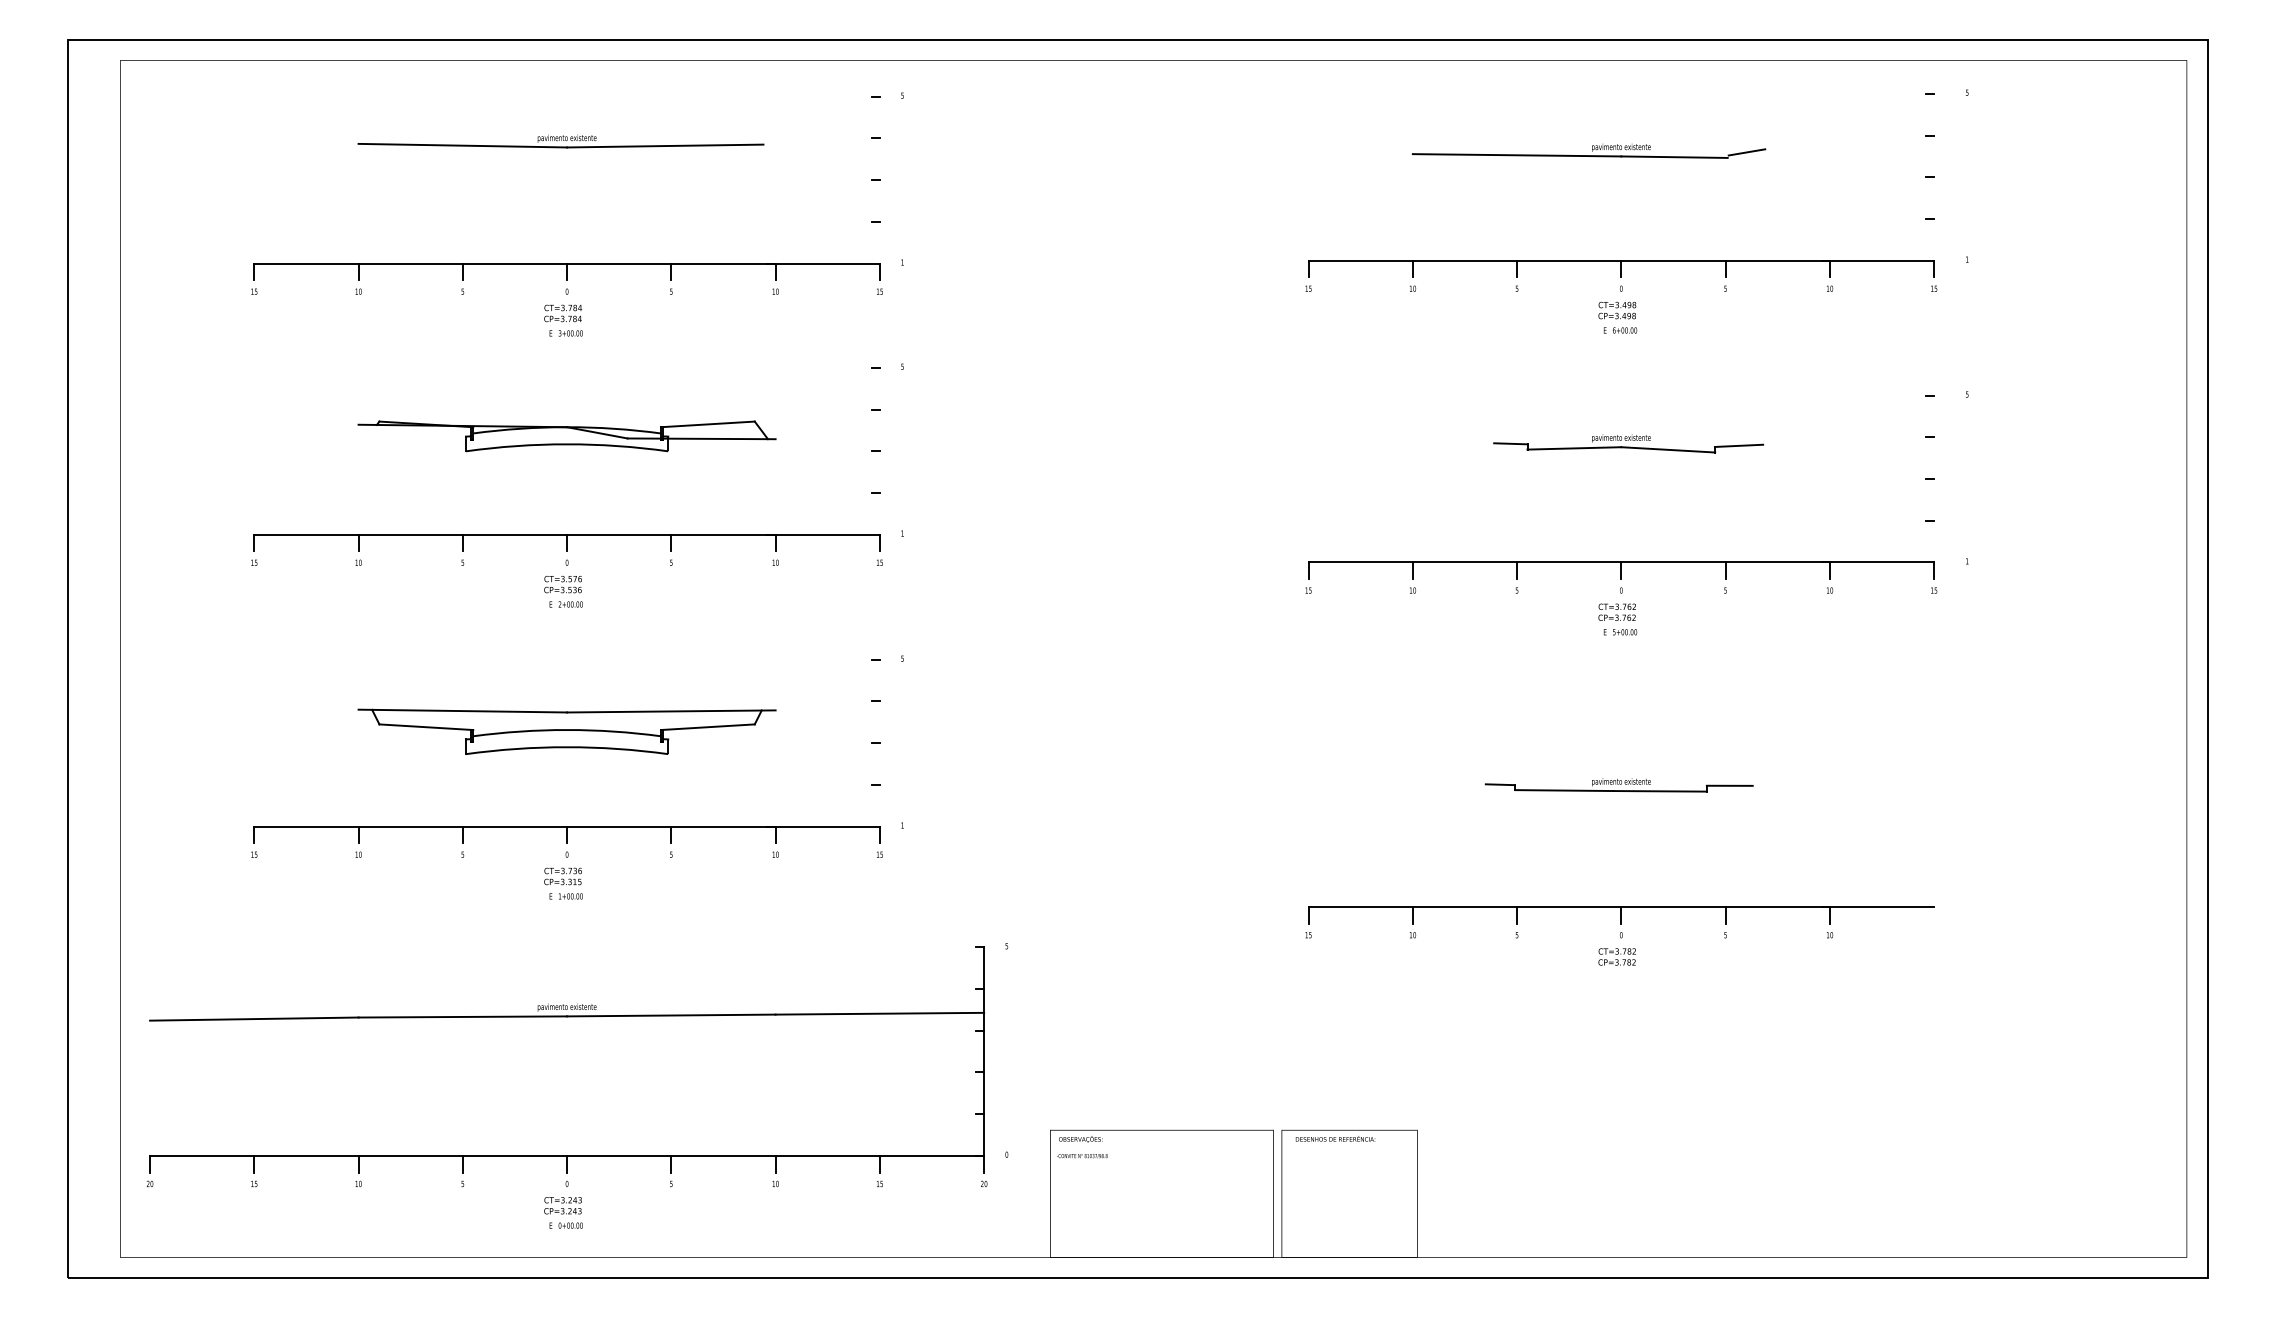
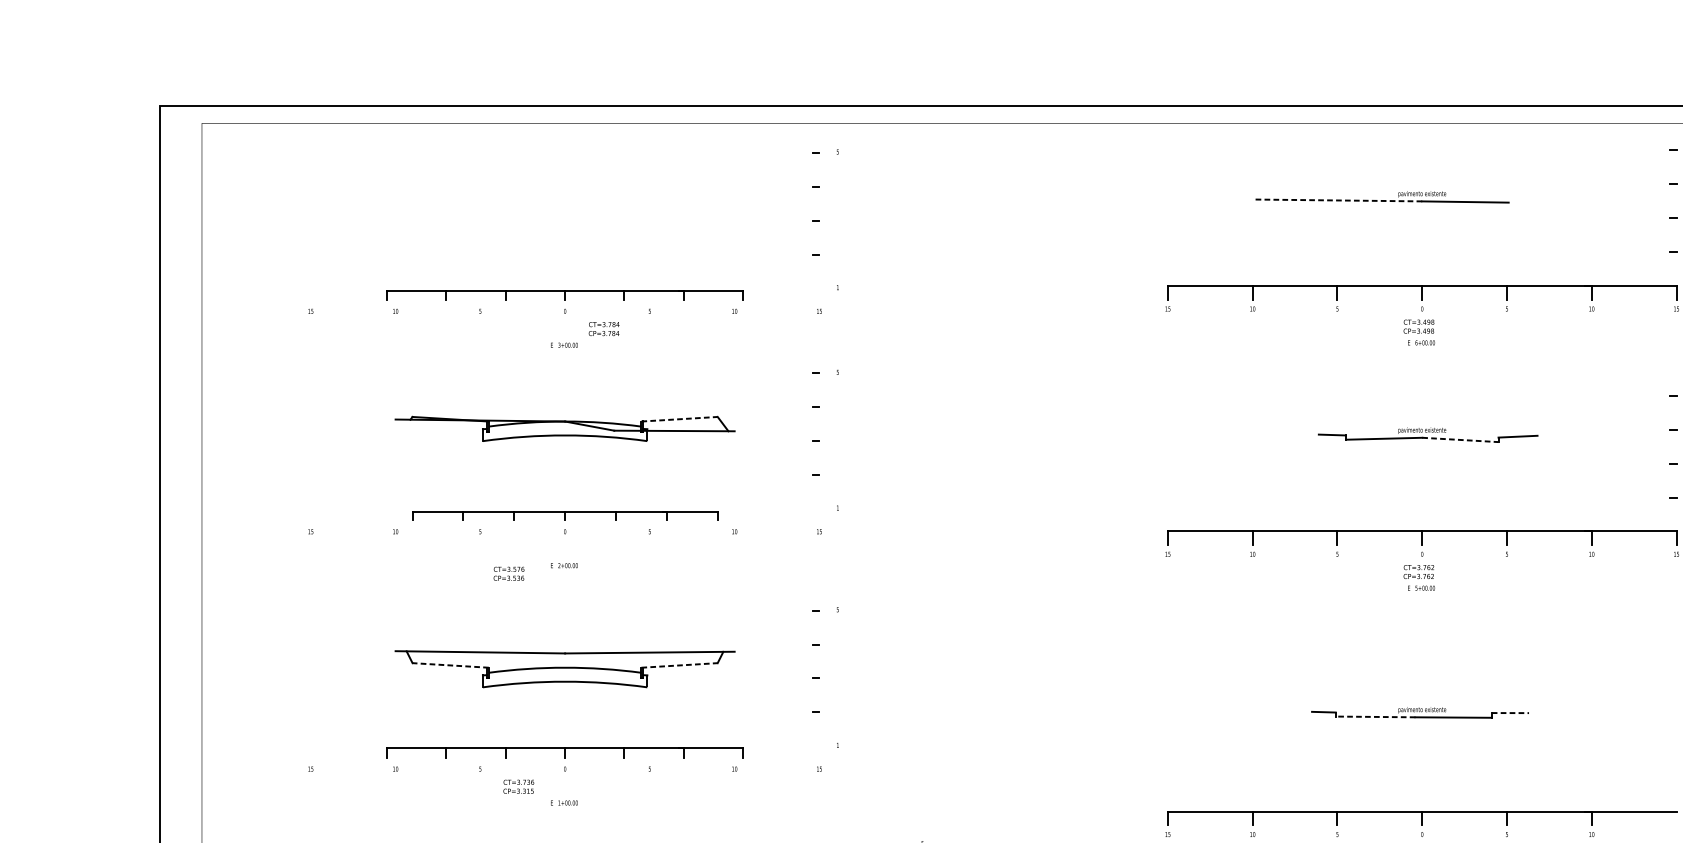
part: (560, 141) -> (559, 189), removed
line: (1746, 152) -> (1523, 198), removed
line: (1516, 155) -> (1336, 200), solid -> dashed
part: (566, 271) -> (564, 294), size x0.7
text: (562, 313) -> (603, 329), moved
line: (708, 424) -> (680, 419), solid -> dashed
line: (1668, 449) -> (1460, 439), solid -> dashed
part: (566, 542) -> (564, 515), size x0.6
text: (562, 584) -> (508, 573), moved
line: (425, 727) -> (450, 665), solid -> dashed
line: (708, 727) -> (680, 665), solid -> dashed
line: (1729, 785) -> (1510, 712), solid -> dashed
line: (1563, 790) -> (1375, 716), solid -> dashed
part: (566, 834) -> (564, 752), size x0.7
text: (562, 876) -> (518, 786), moved

